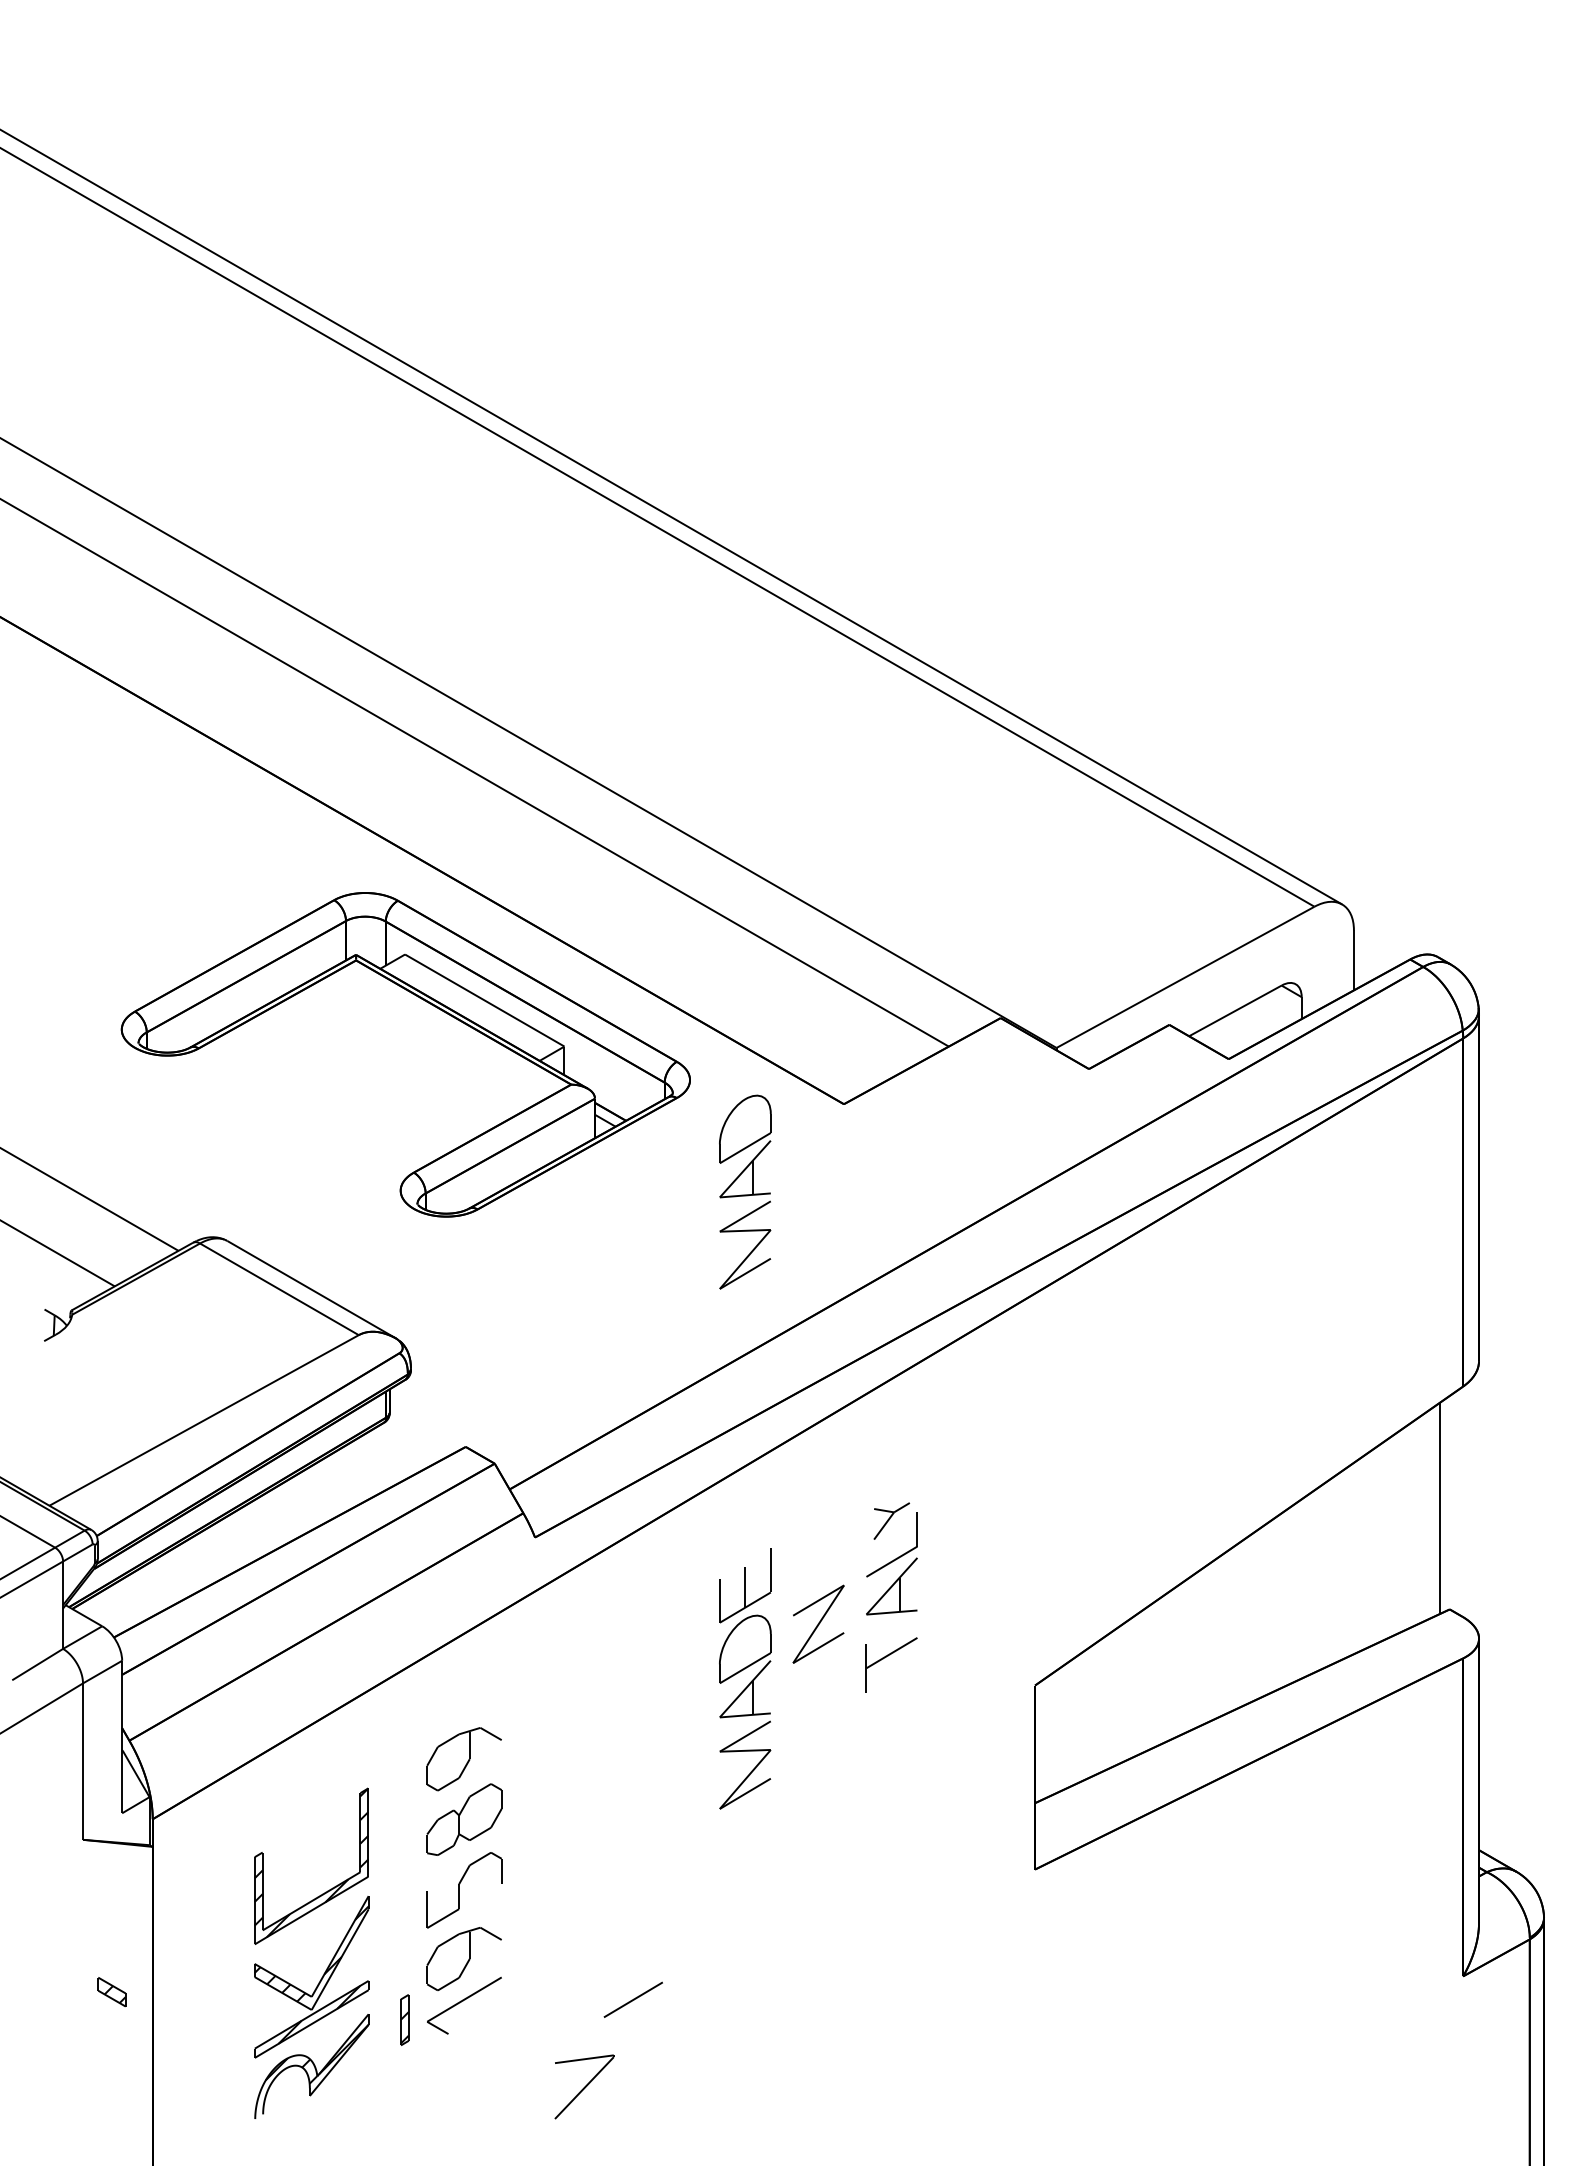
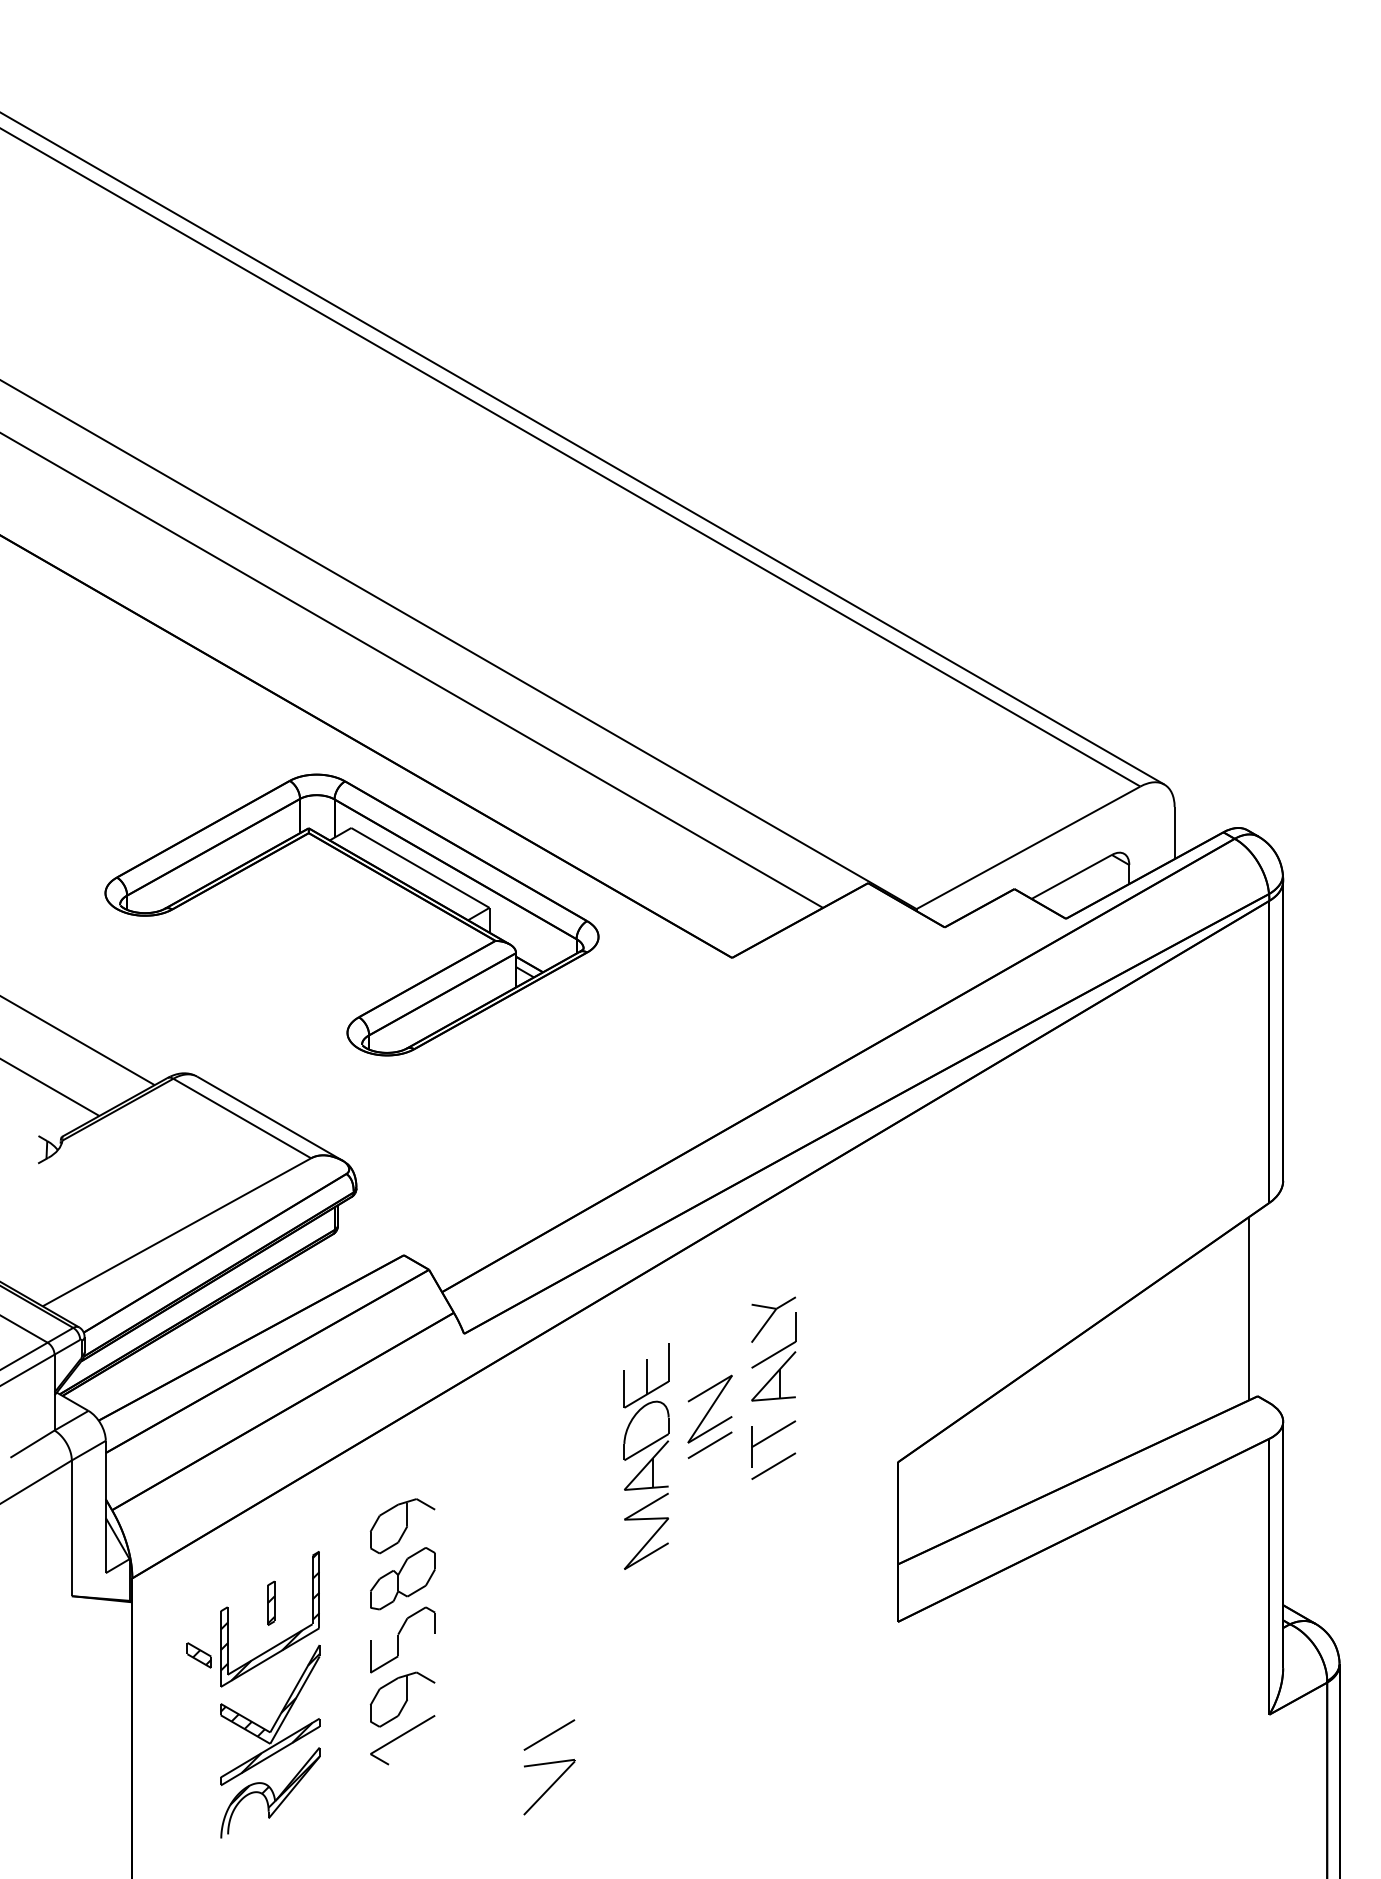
part: (745, 1191) -> (646, 1033), removed
part: (891, 1520) -> (773, 1319), size x1.43
line: (818, 1665) -> (710, 1444), added
line: (891, 1689) -> (773, 1465), added
part: (111, 1992) -> (198, 1655), moved
part: (404, 2019) -> (270, 1602), moved
part: (584, 2086) -> (549, 1786), moved

